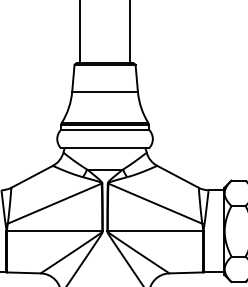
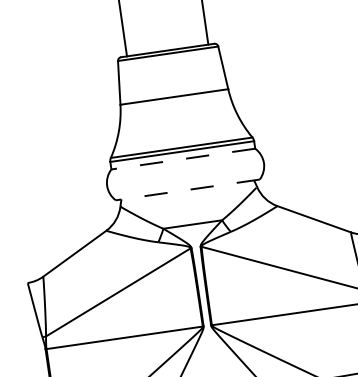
line: (105, 129) -> (184, 158), solid -> dashed
line: (105, 148) -> (188, 189), solid -> dashed

